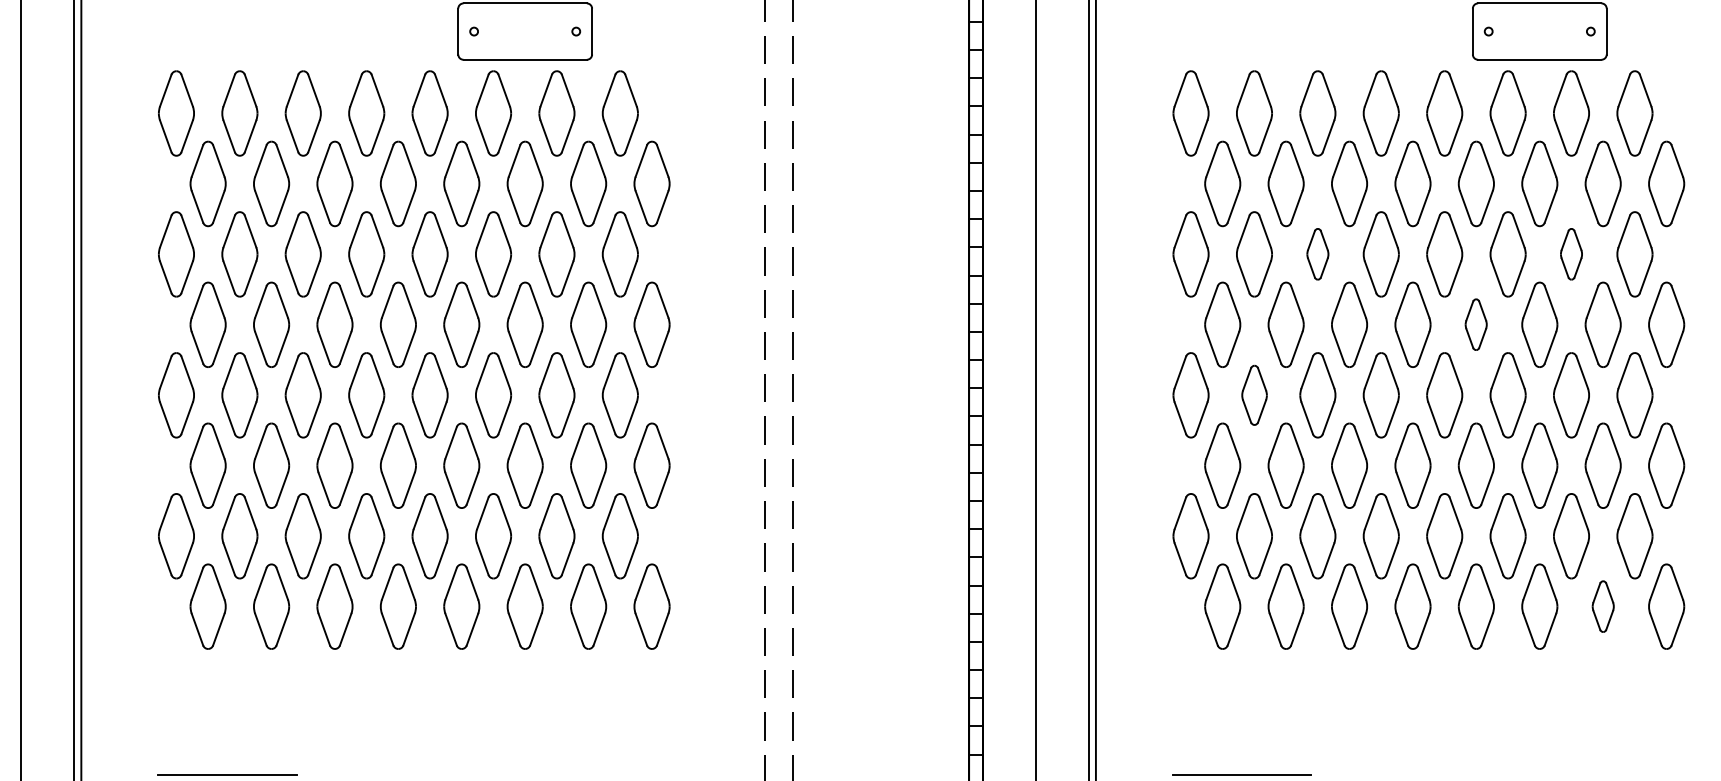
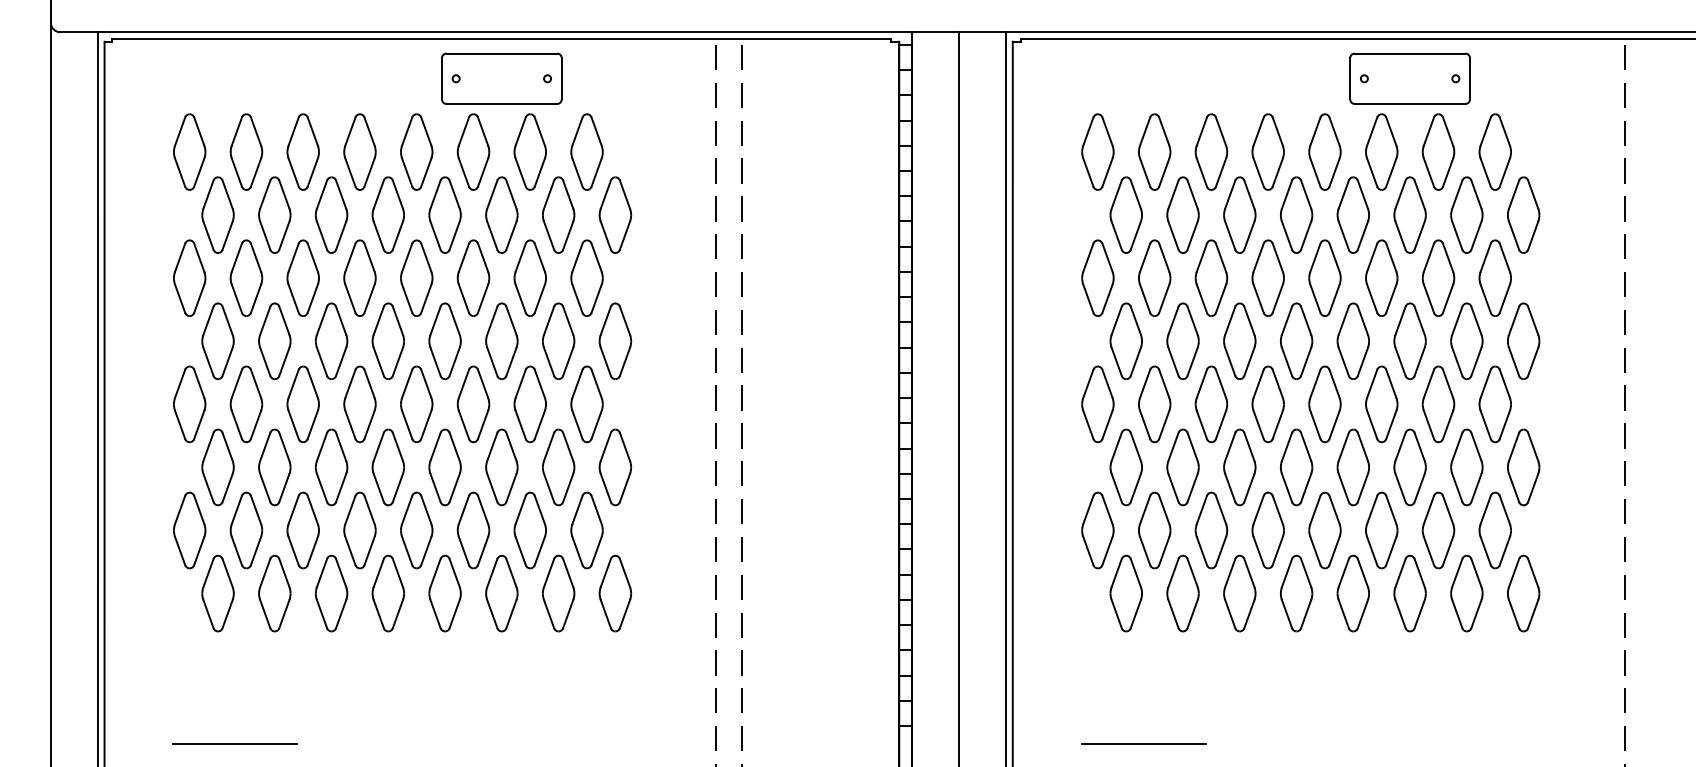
part: (1317, 253) -> (1211, 277), size x1.67
part: (1571, 253) -> (1438, 277), size x1.67
part: (1475, 323) -> (1352, 340), size x1.67
part: (1254, 395) -> (1154, 404), size x1.43
part: (1602, 606) -> (1466, 593), size x1.67

